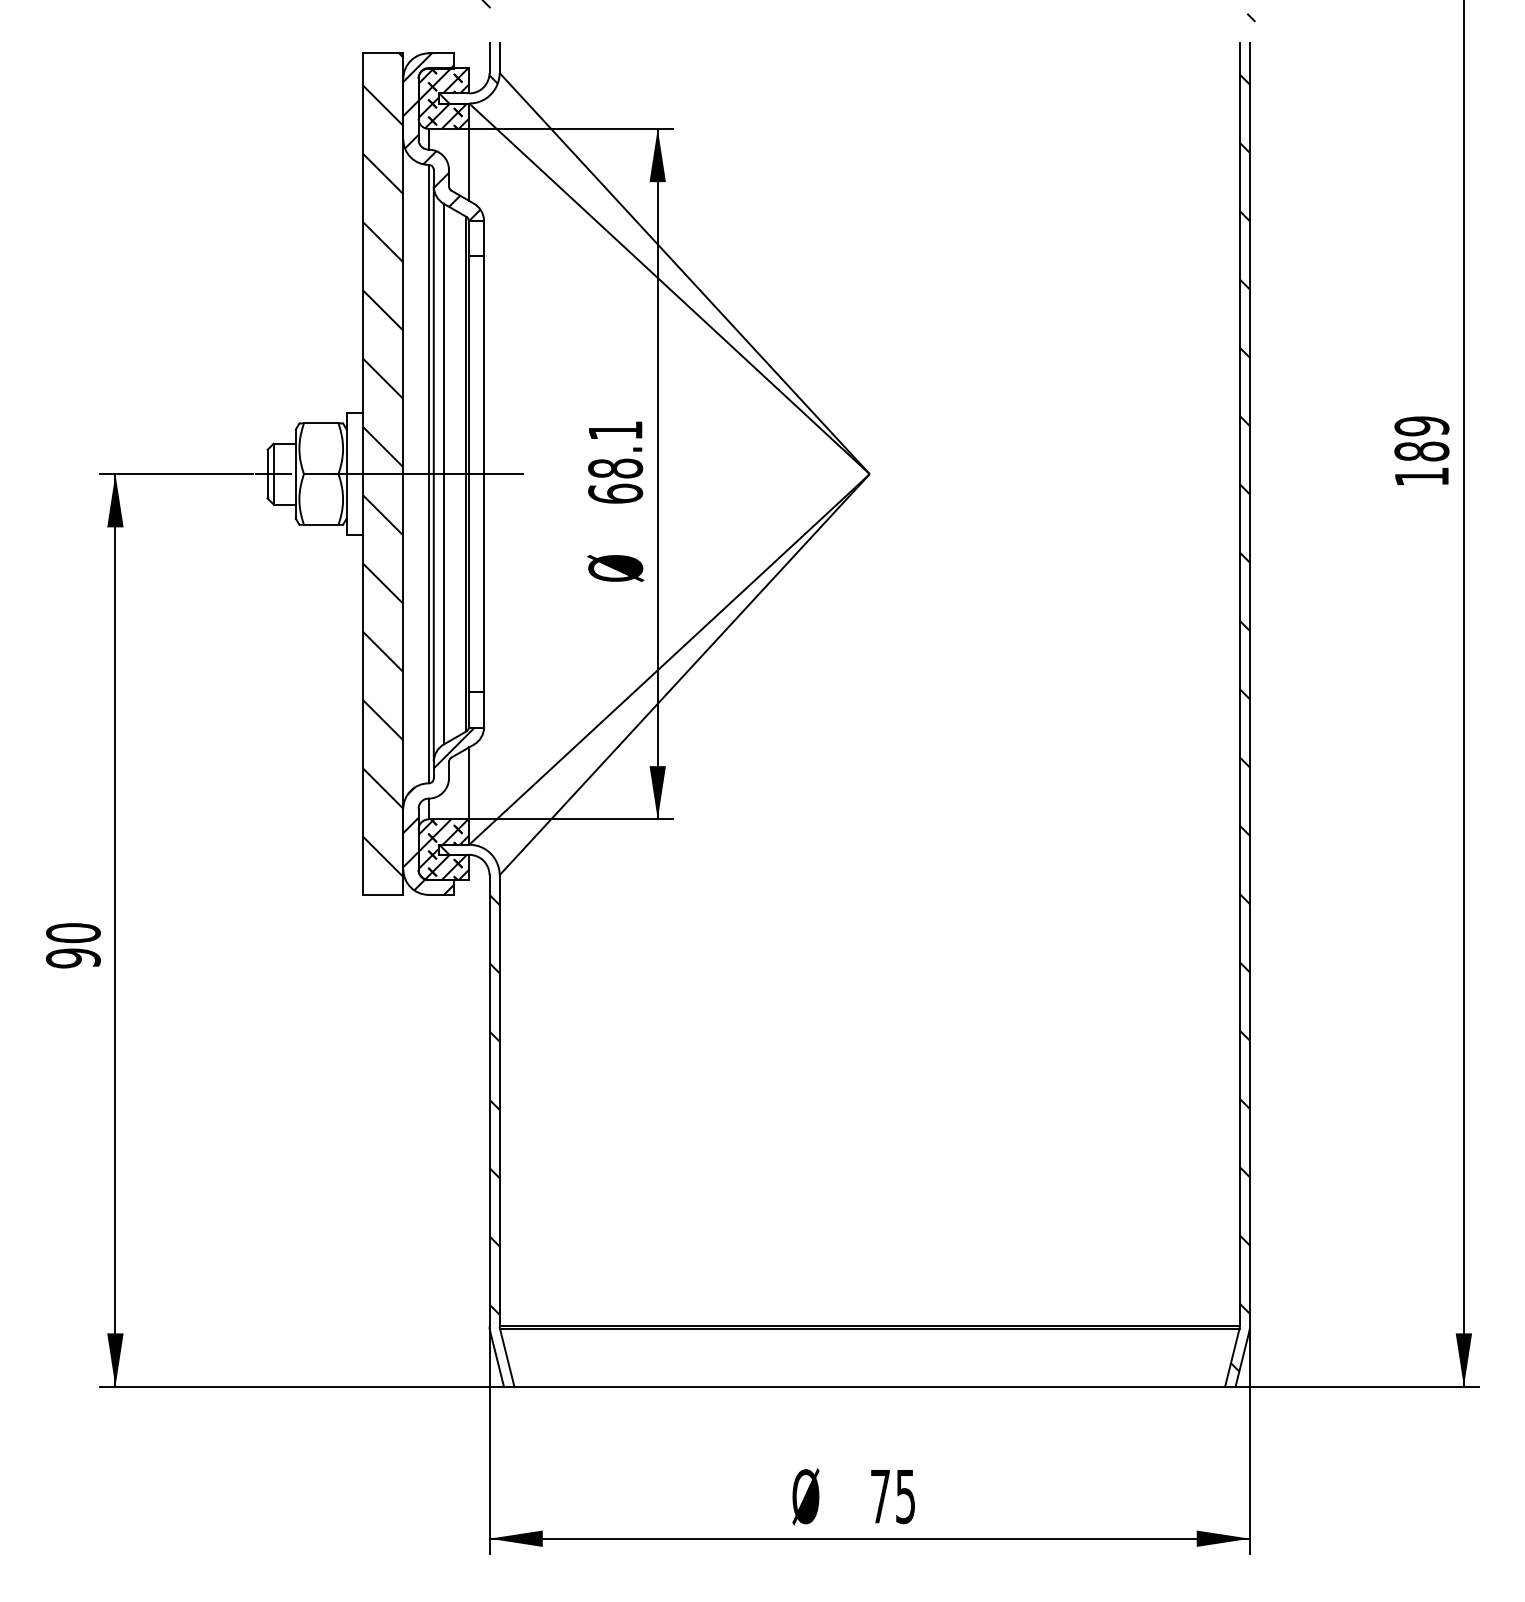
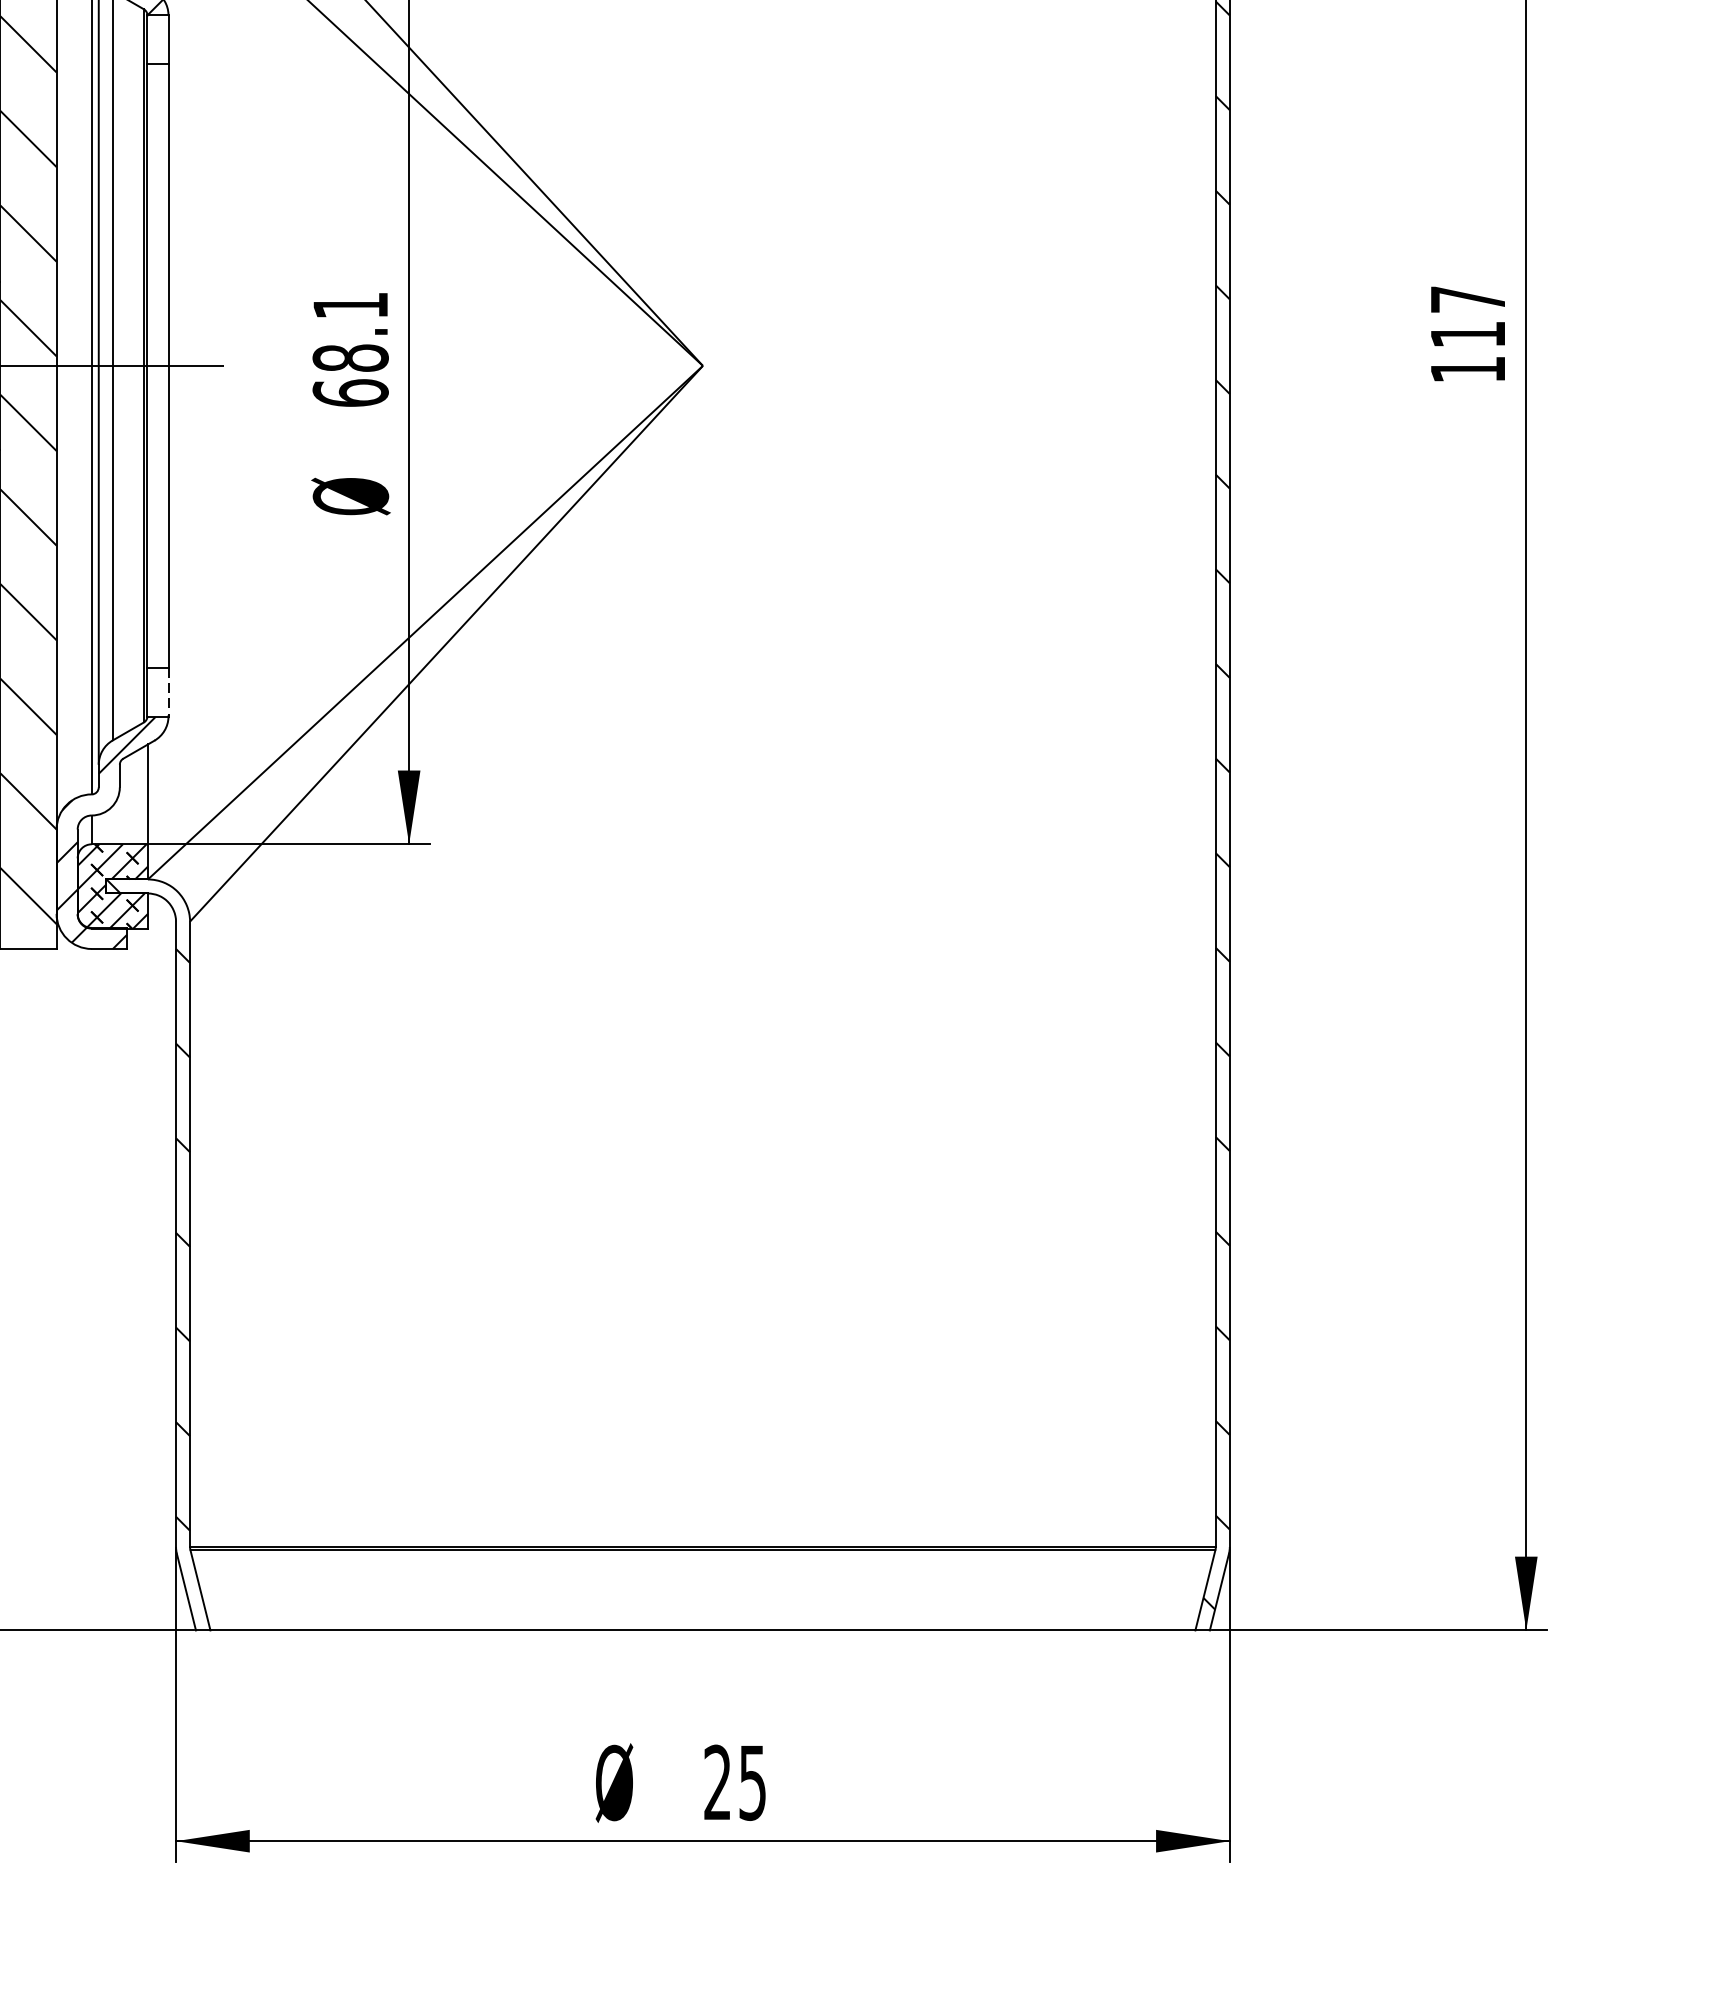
text: (1421, 438) -> (1467, 316), 189 -> 117
line: (484, 710) -> (169, 693), solid -> dashed
text: (879, 1496) -> (716, 1782), 75 -> 25

